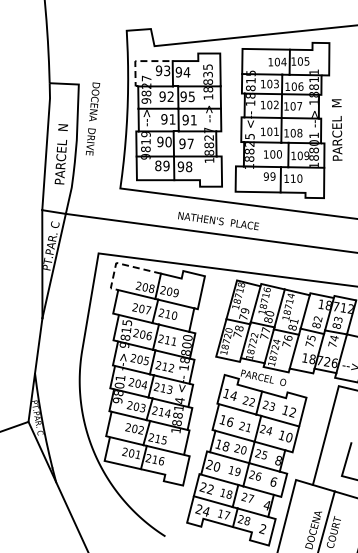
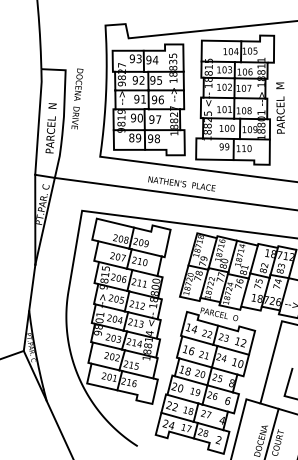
line: (139, 61) -> (116, 51), dashed -> solid
text: (193, 119) -> (161, 99), 91 -> 96
line: (121, 264) -> (101, 220), dashed -> solid

